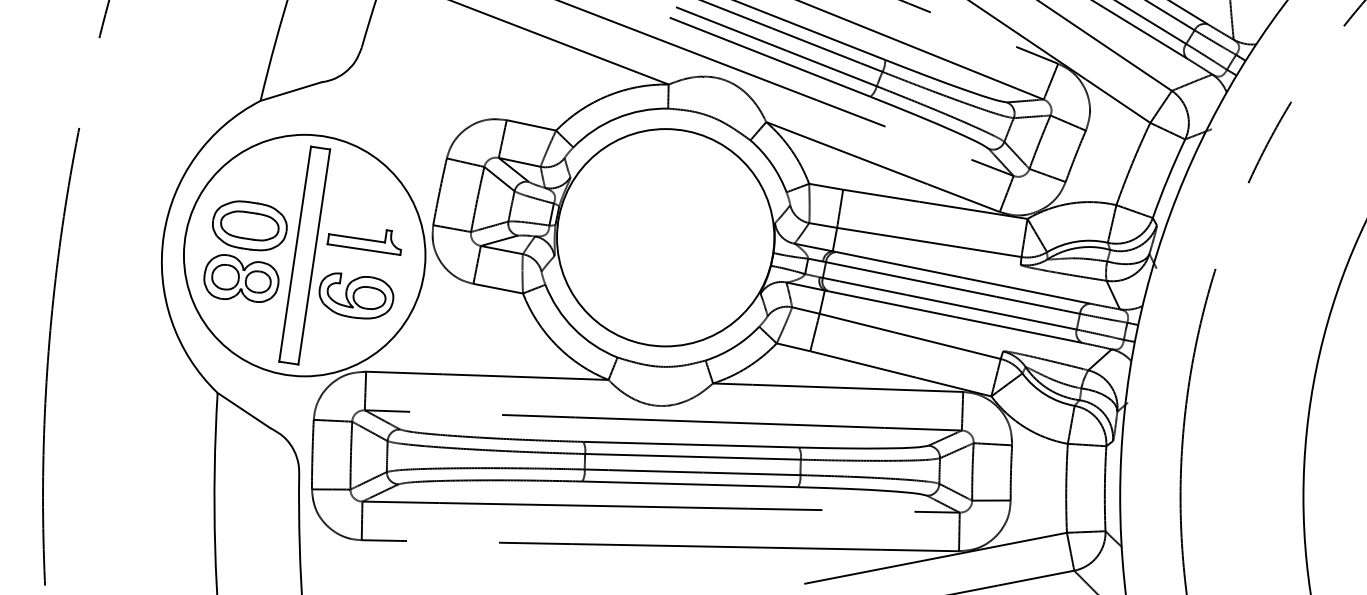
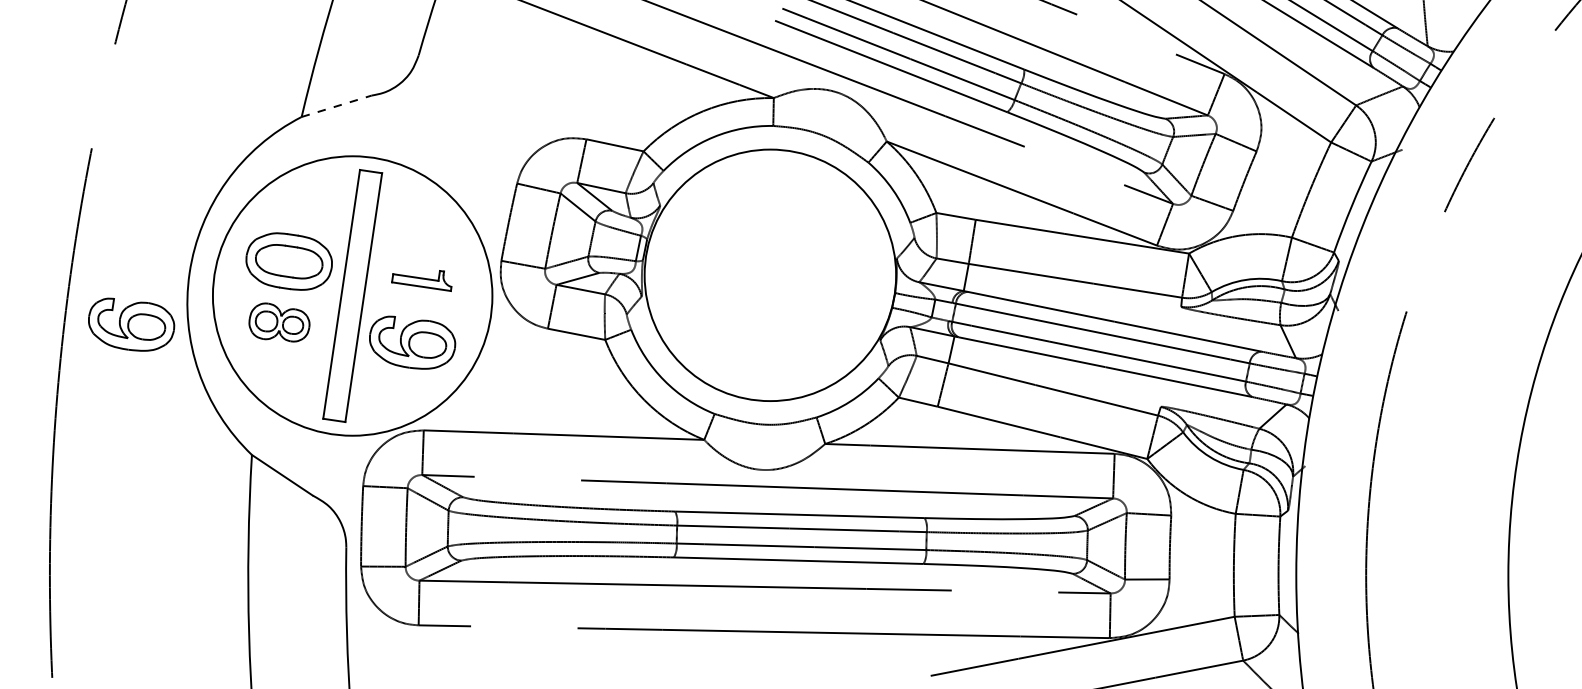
line: (290, 91) -> (336, 106), solid -> dashed
part: (364, 242) -> (421, 280), size x0.7
part: (241, 278) -> (279, 322), size x0.7
part: (113, 280) -> (131, 324), added

